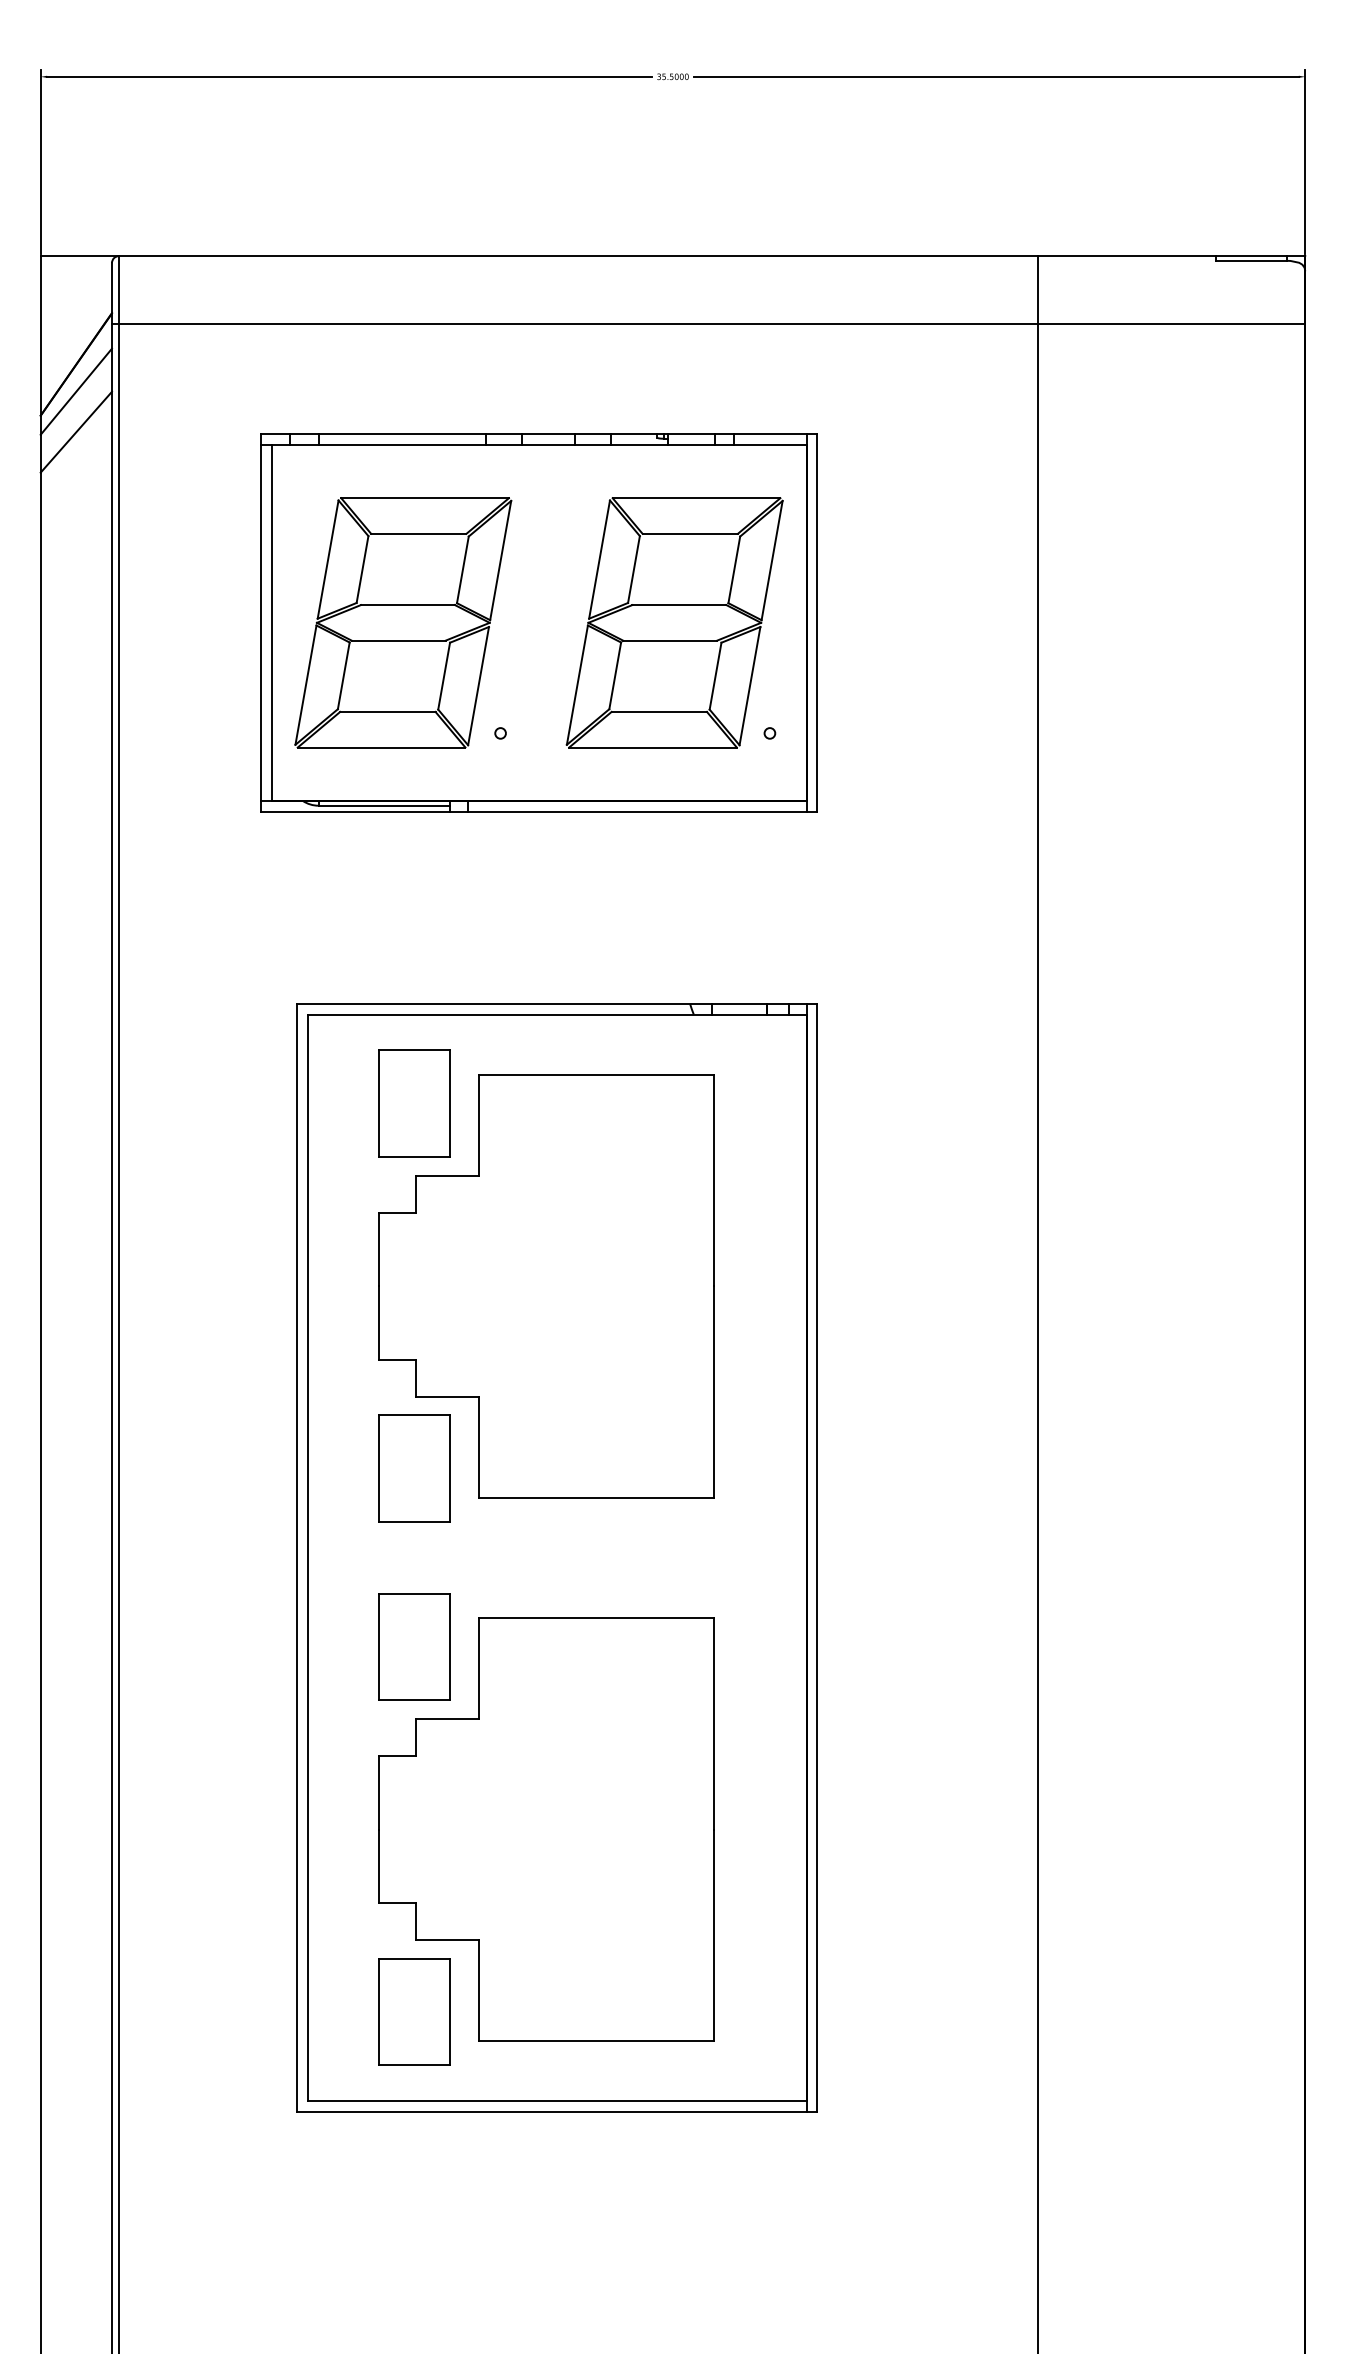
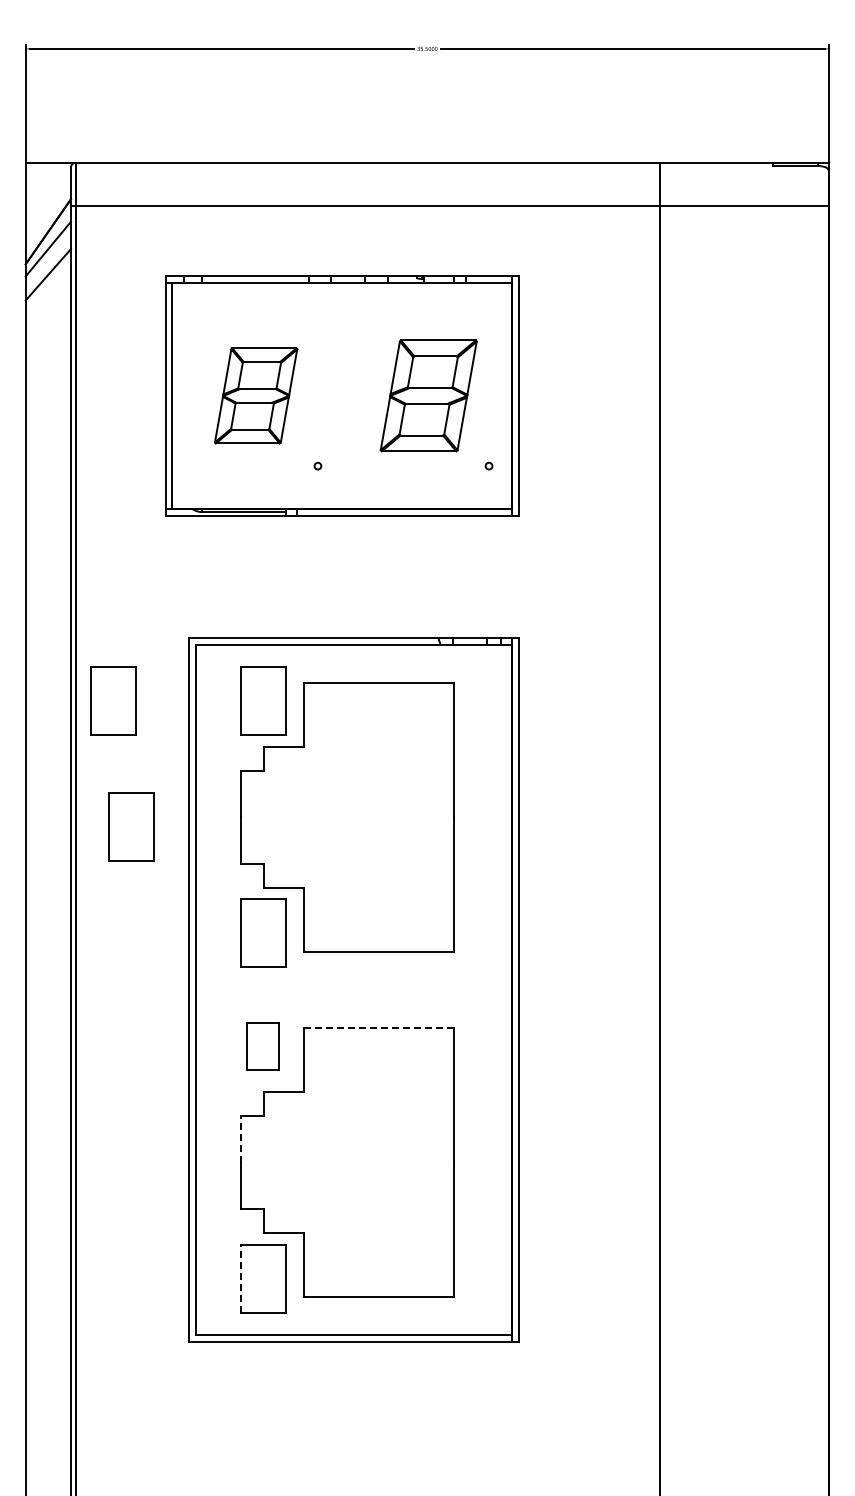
part: (402, 622) -> (255, 395), size x0.6
part: (674, 622) -> (428, 395), size x0.7
part: (178, 1102) -> (113, 700), added
part: (207, 1300) -> (131, 826), added
line: (595, 1618) -> (378, 1028), solid -> dashed
part: (414, 1646) -> (263, 1046), size x0.7
line: (378, 1791) -> (240, 1138), solid -> dashed
line: (378, 2011) -> (240, 1278), solid -> dashed

